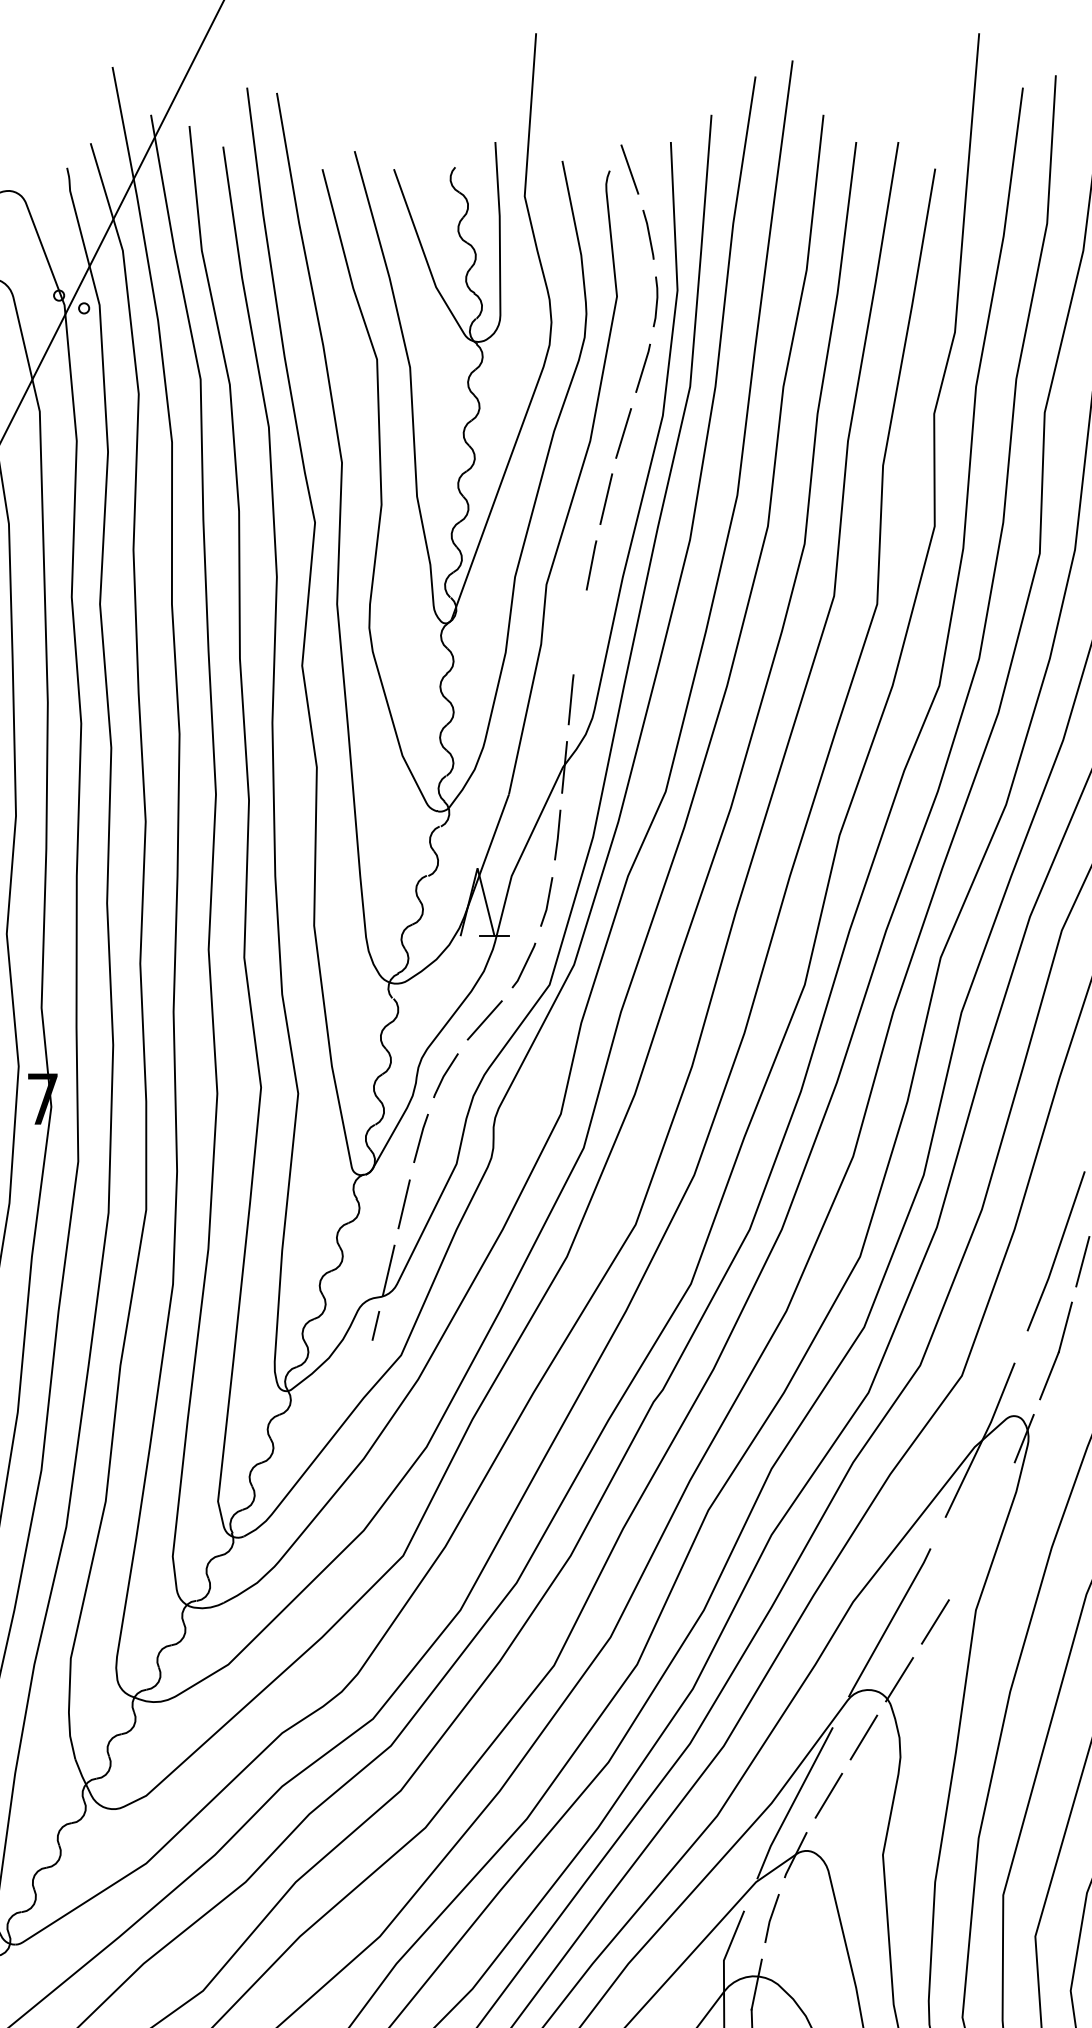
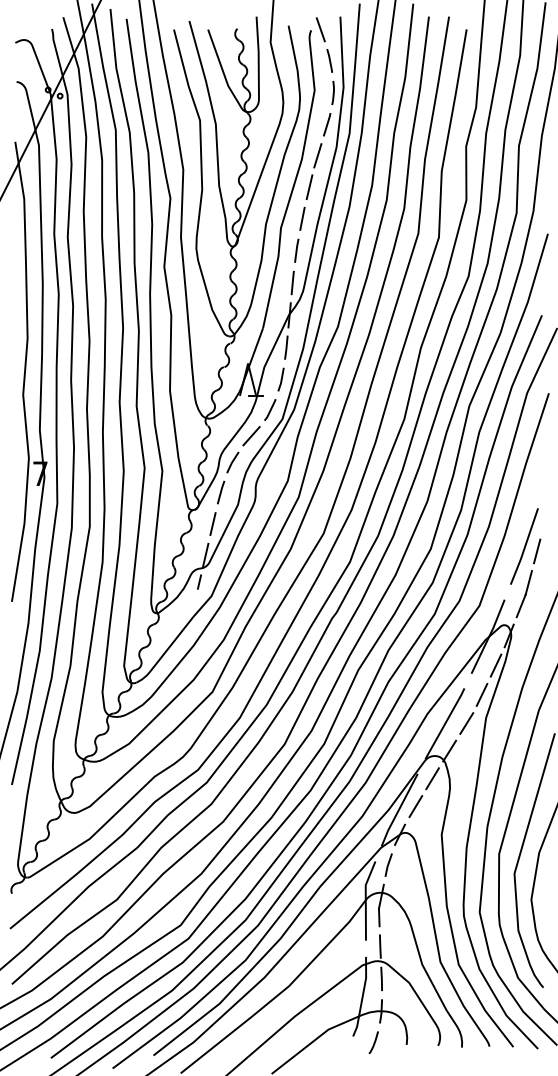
line: (578, 631) -> (296, 250), added
line: (995, 1500) -> (495, 665), added
line: (966, 1561) -> (481, 694), added

